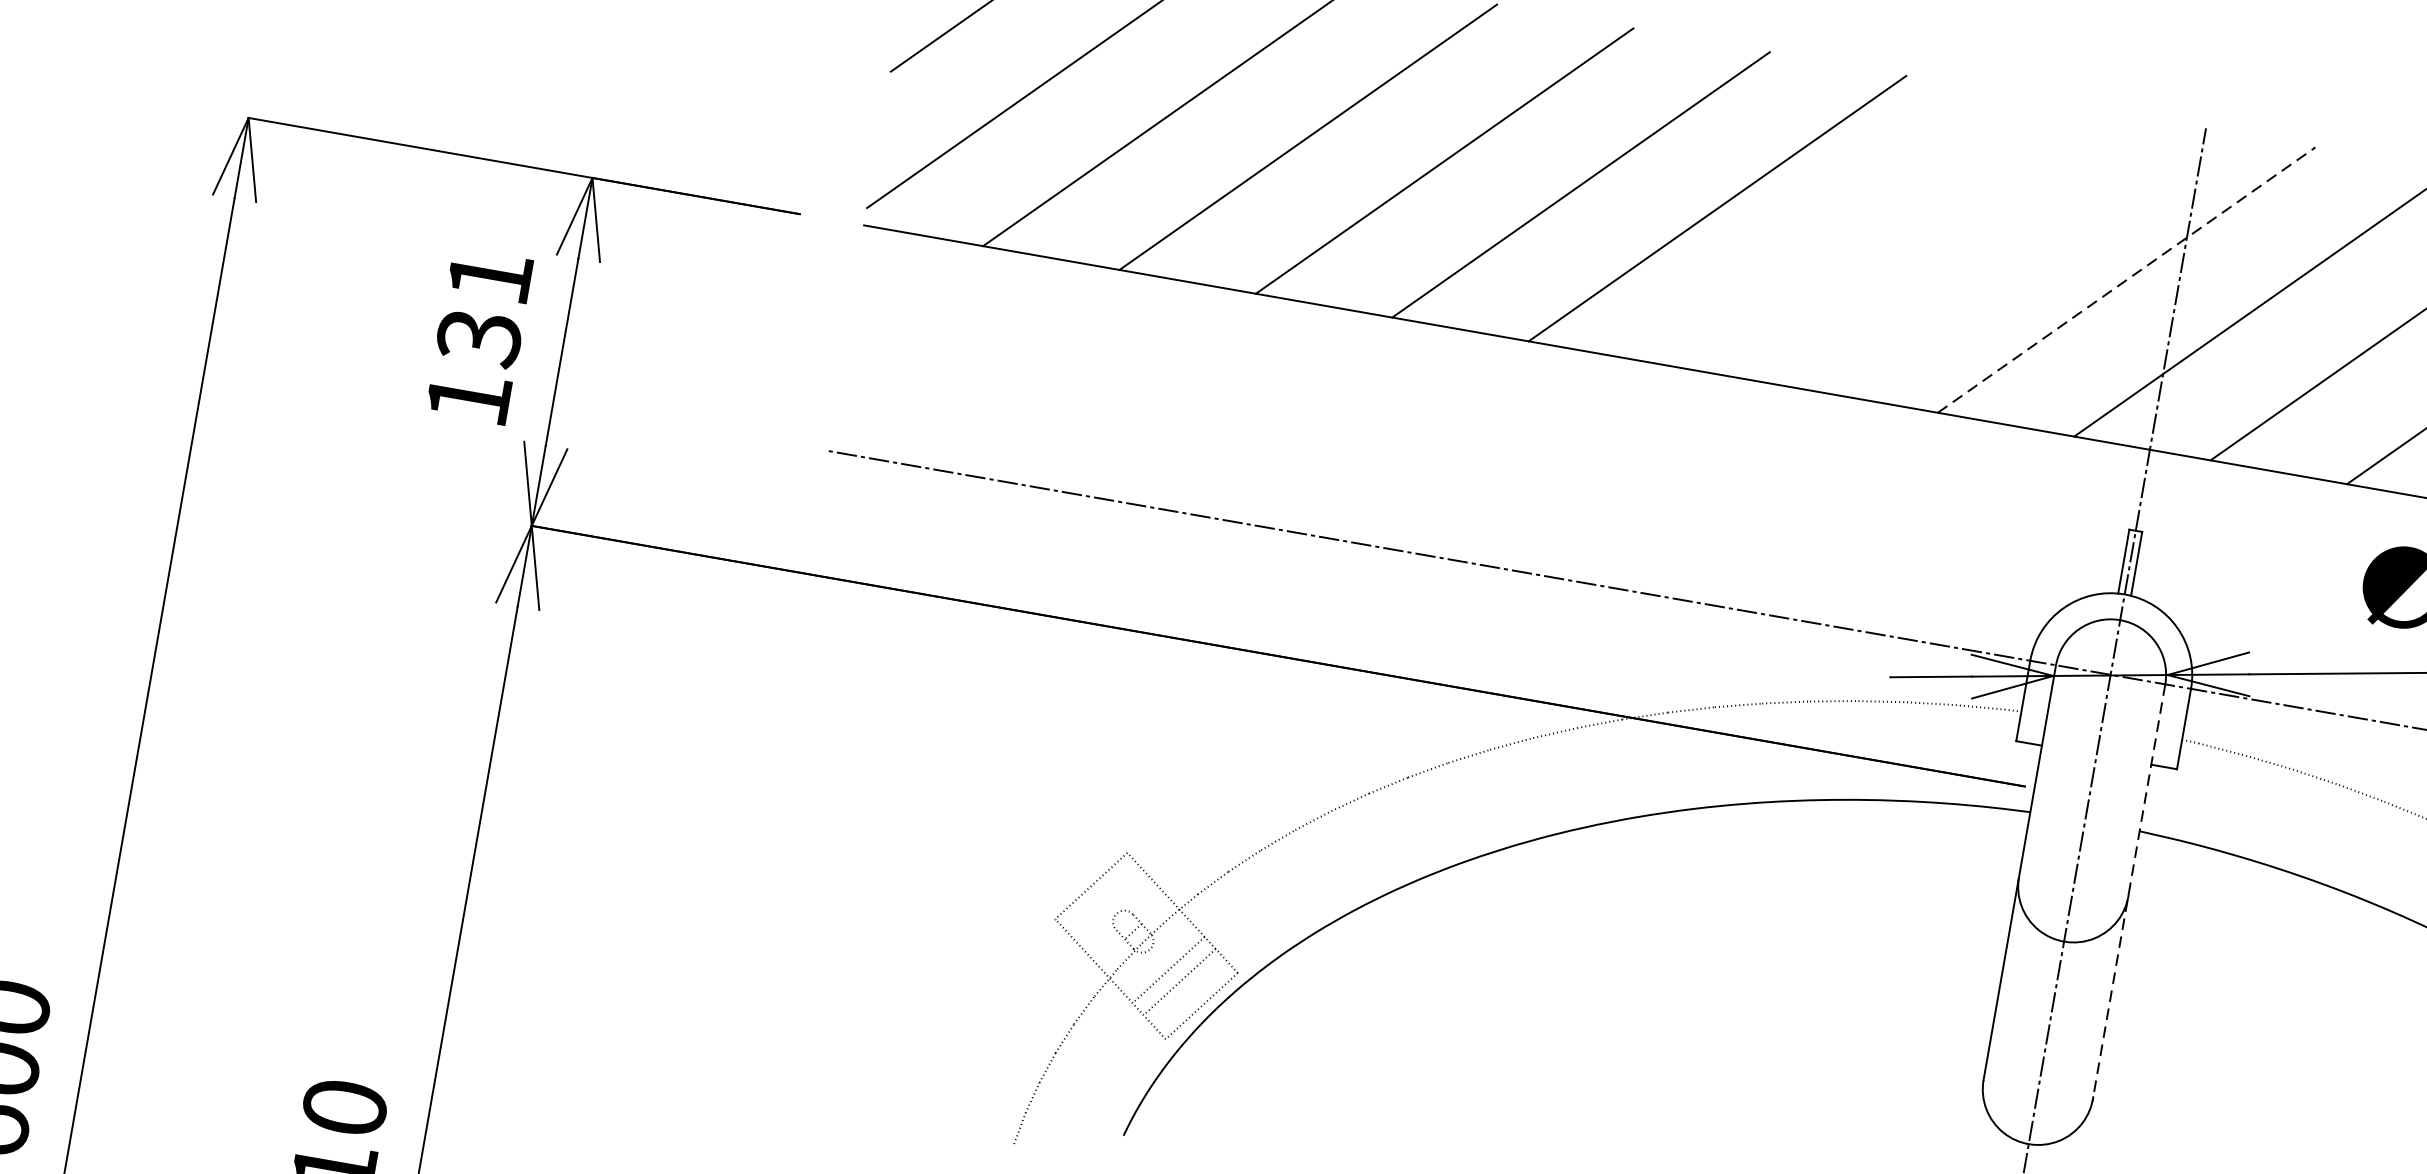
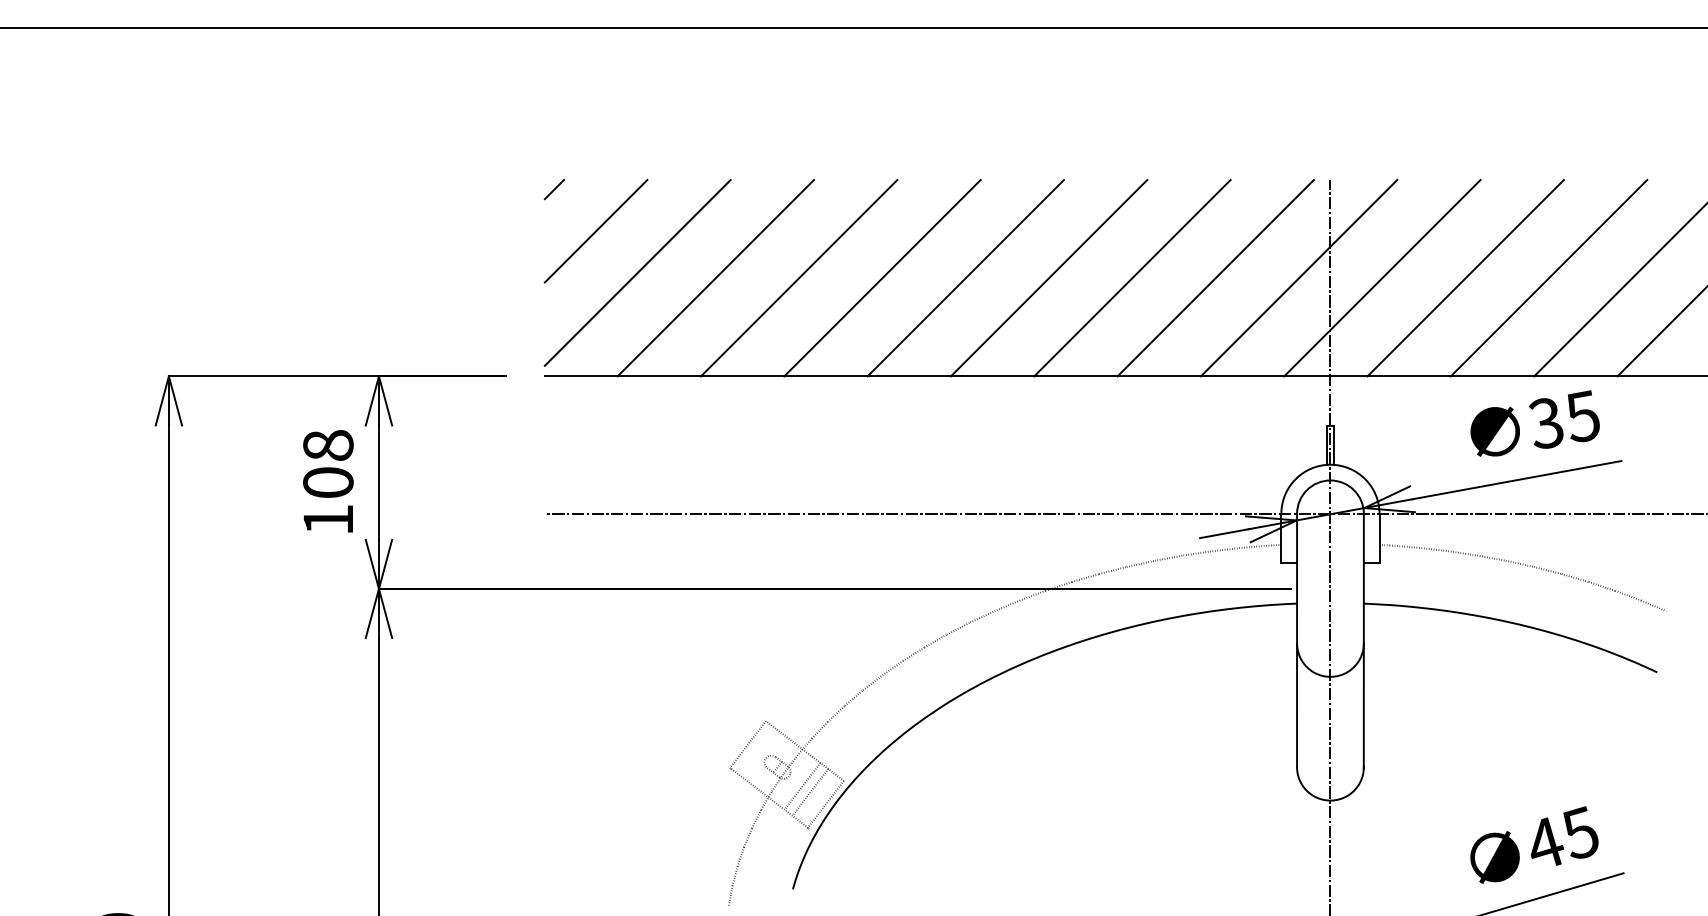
line: (1854, 231) -> (1132, 277), added
line: (1990, 255) -> (1215, 277), added
line: (2127, 280) -> (1299, 278), dashed -> solid
text: (484, 307) -> (328, 464), 131 -> 108
line: (2128, 893) -> (1363, 641), dashed -> solid

